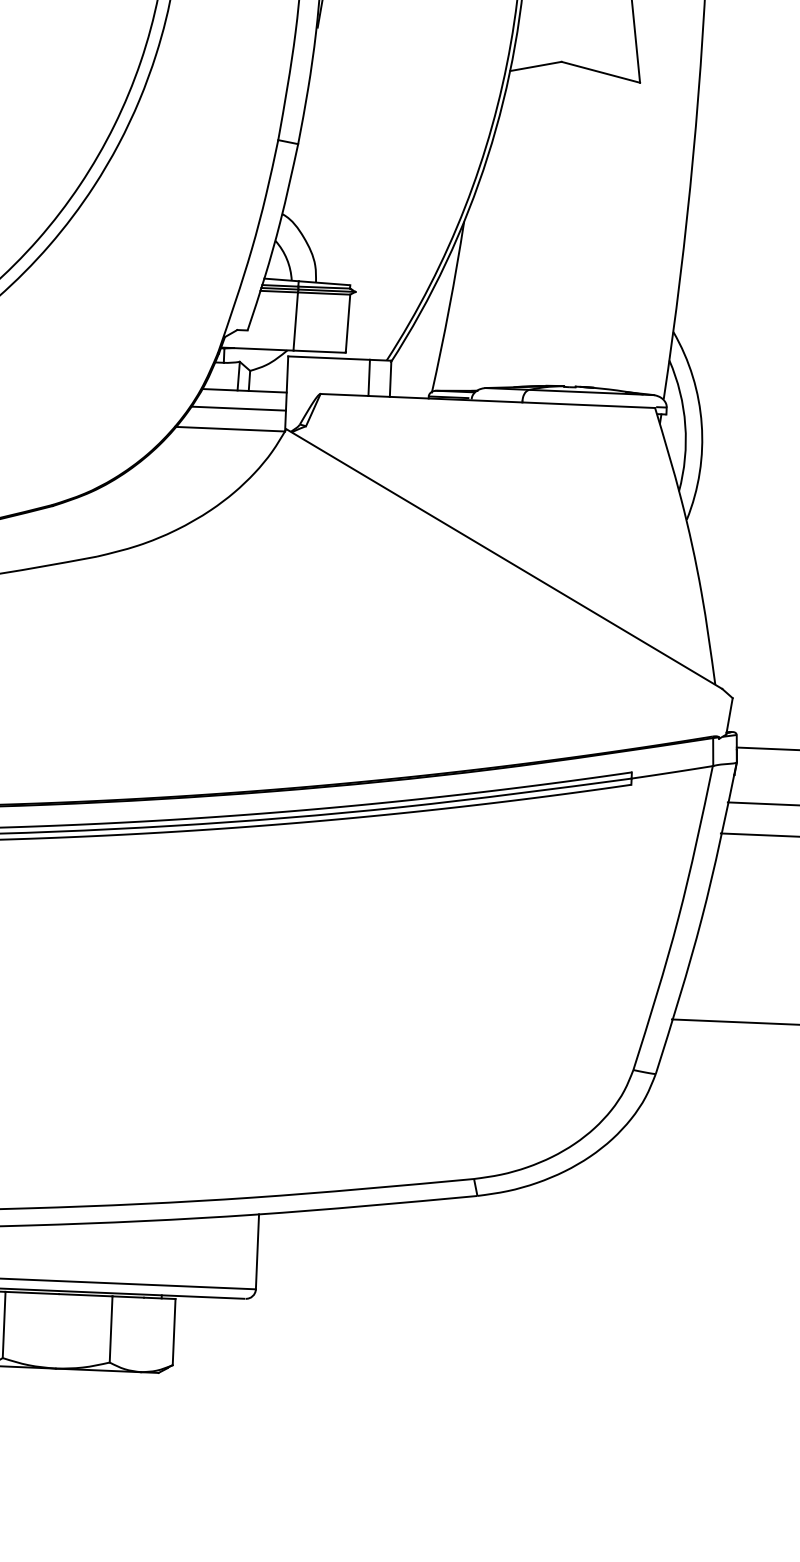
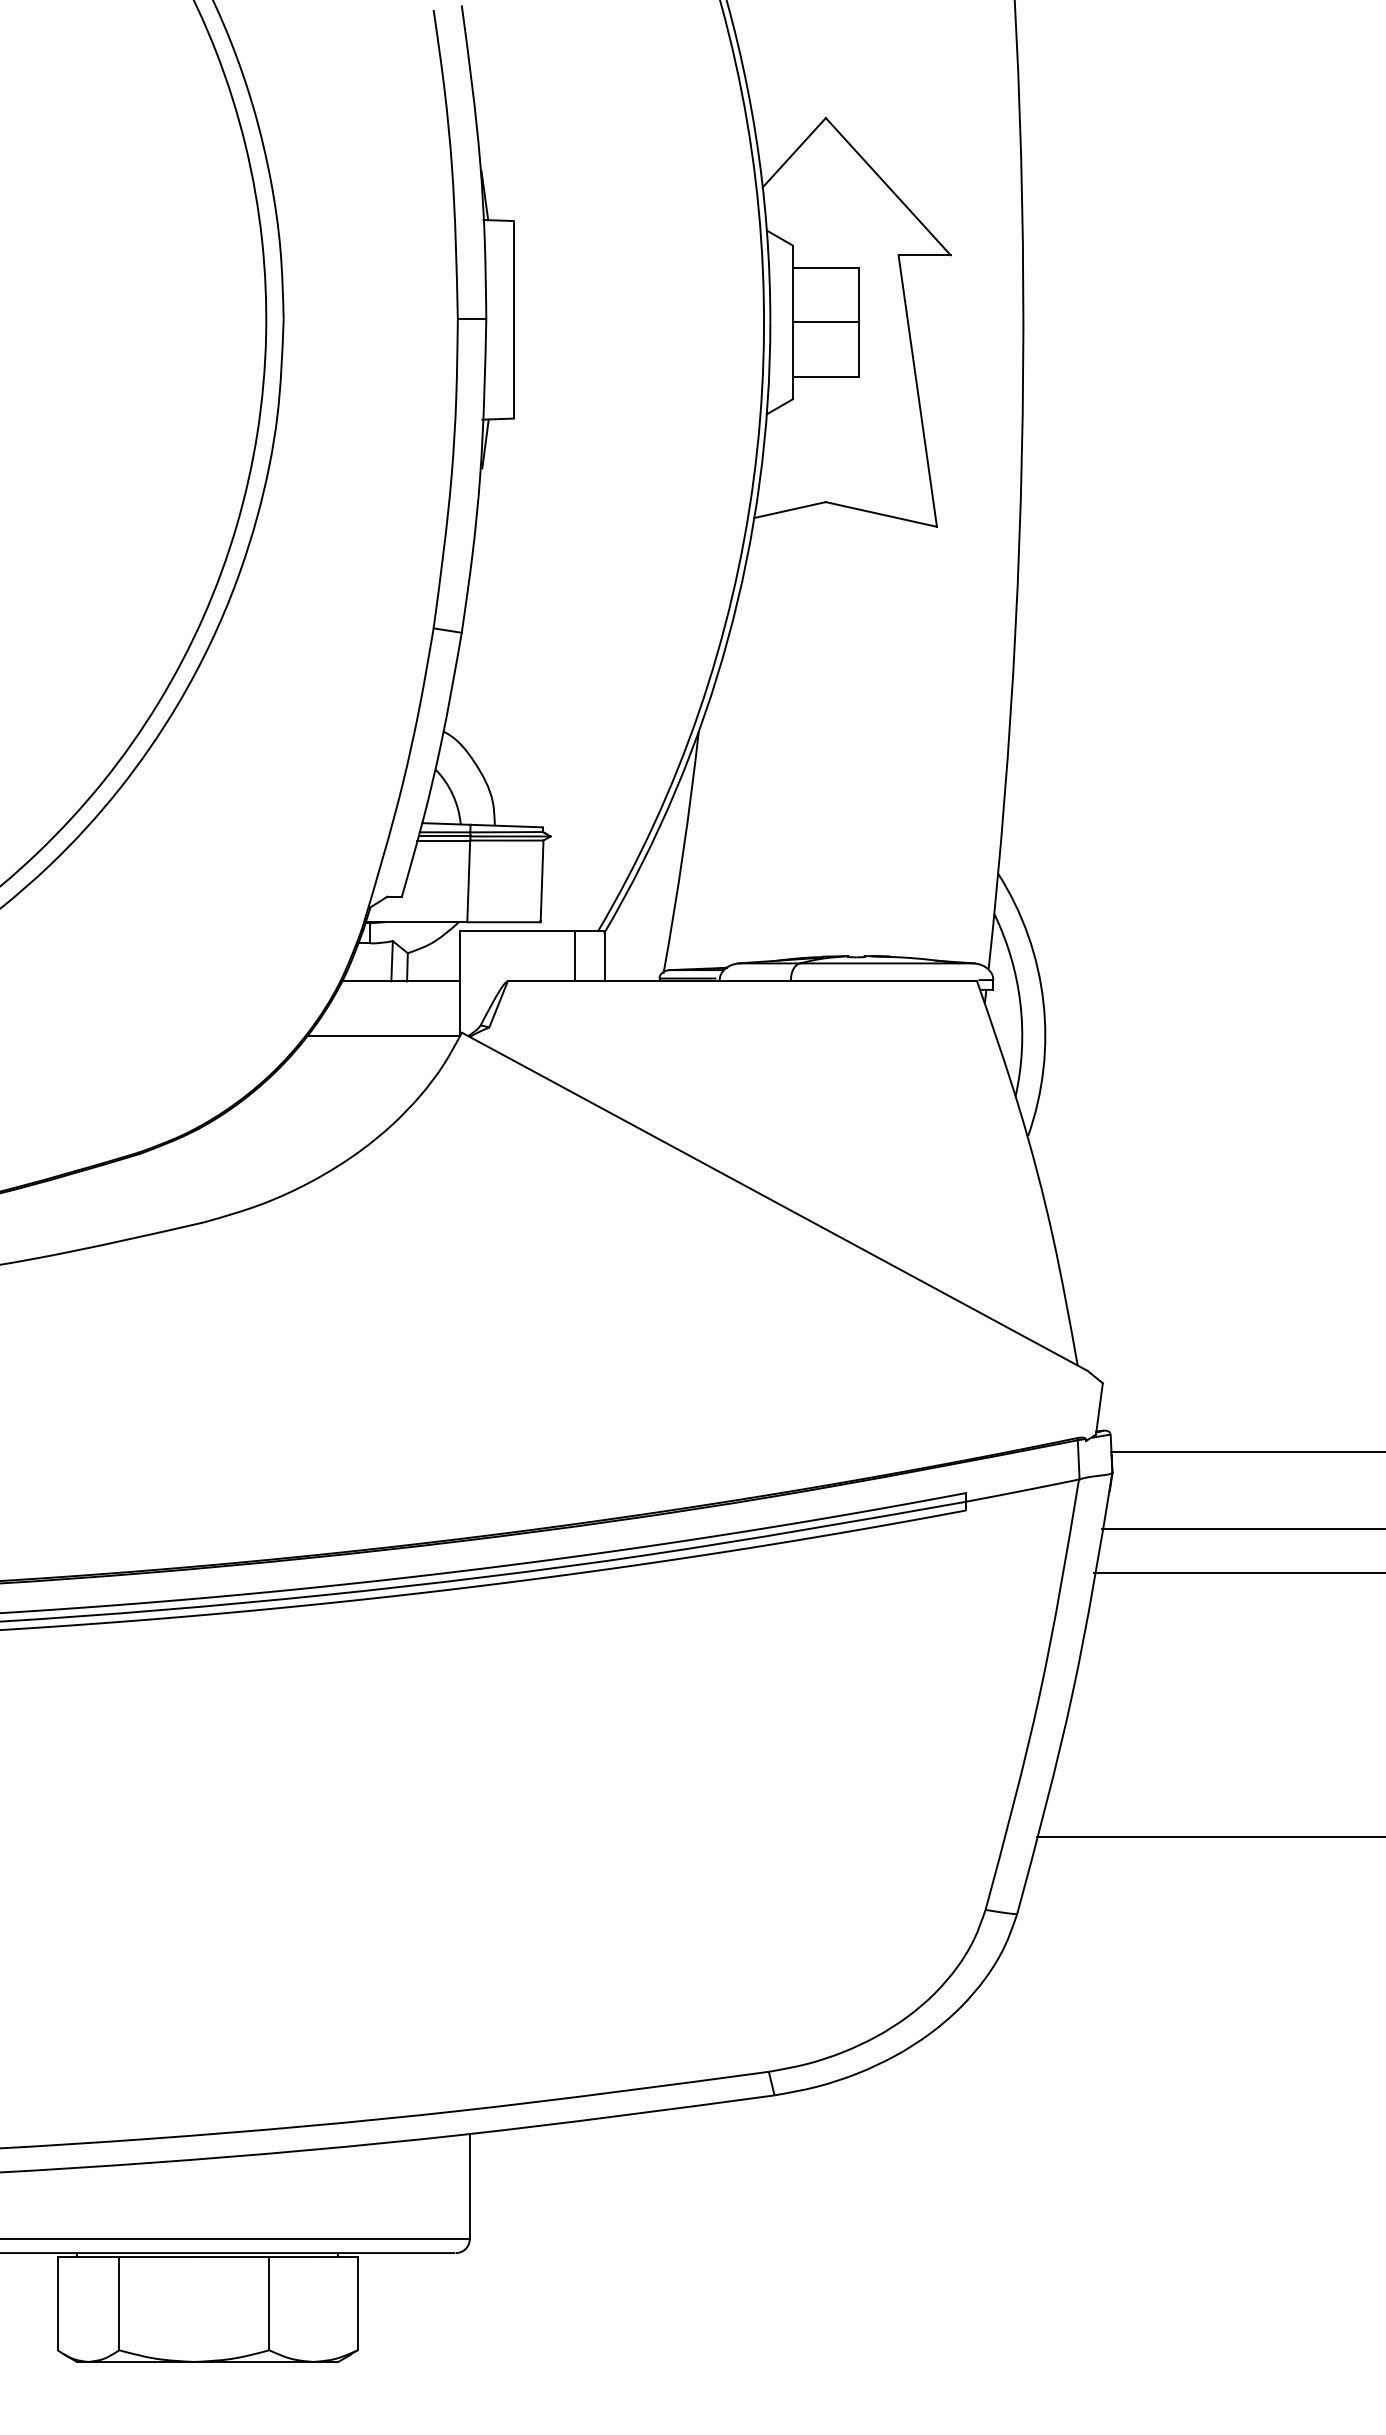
line: (238, 408) -> (393, 1006), removed

